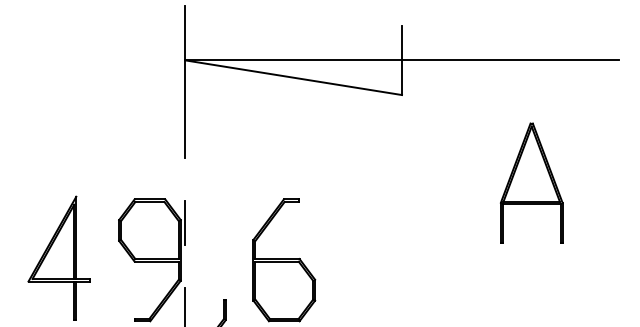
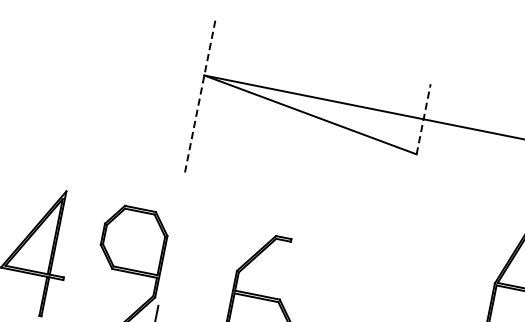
line: (402, 60) -> (424, 119), solid -> dashed
line: (185, 82) -> (200, 97), solid -> dashed
line: (185, 222) -> (171, 239), removed

